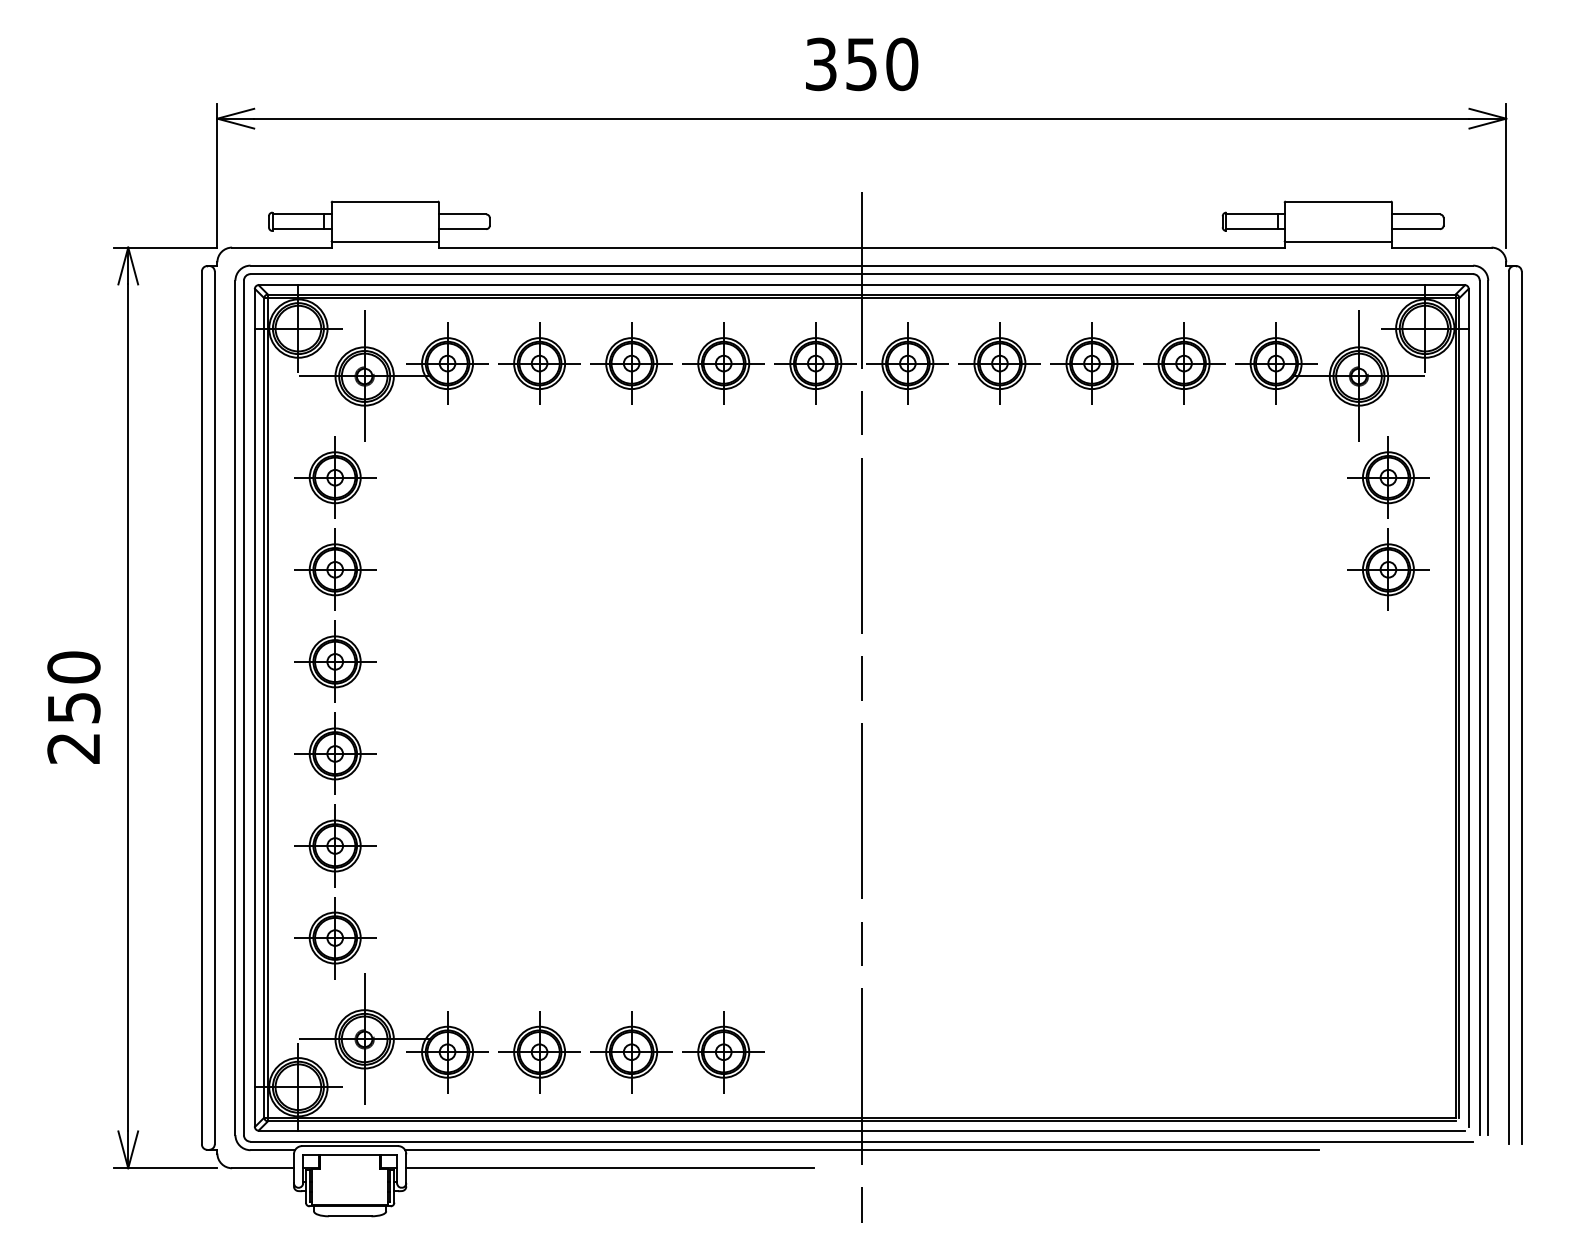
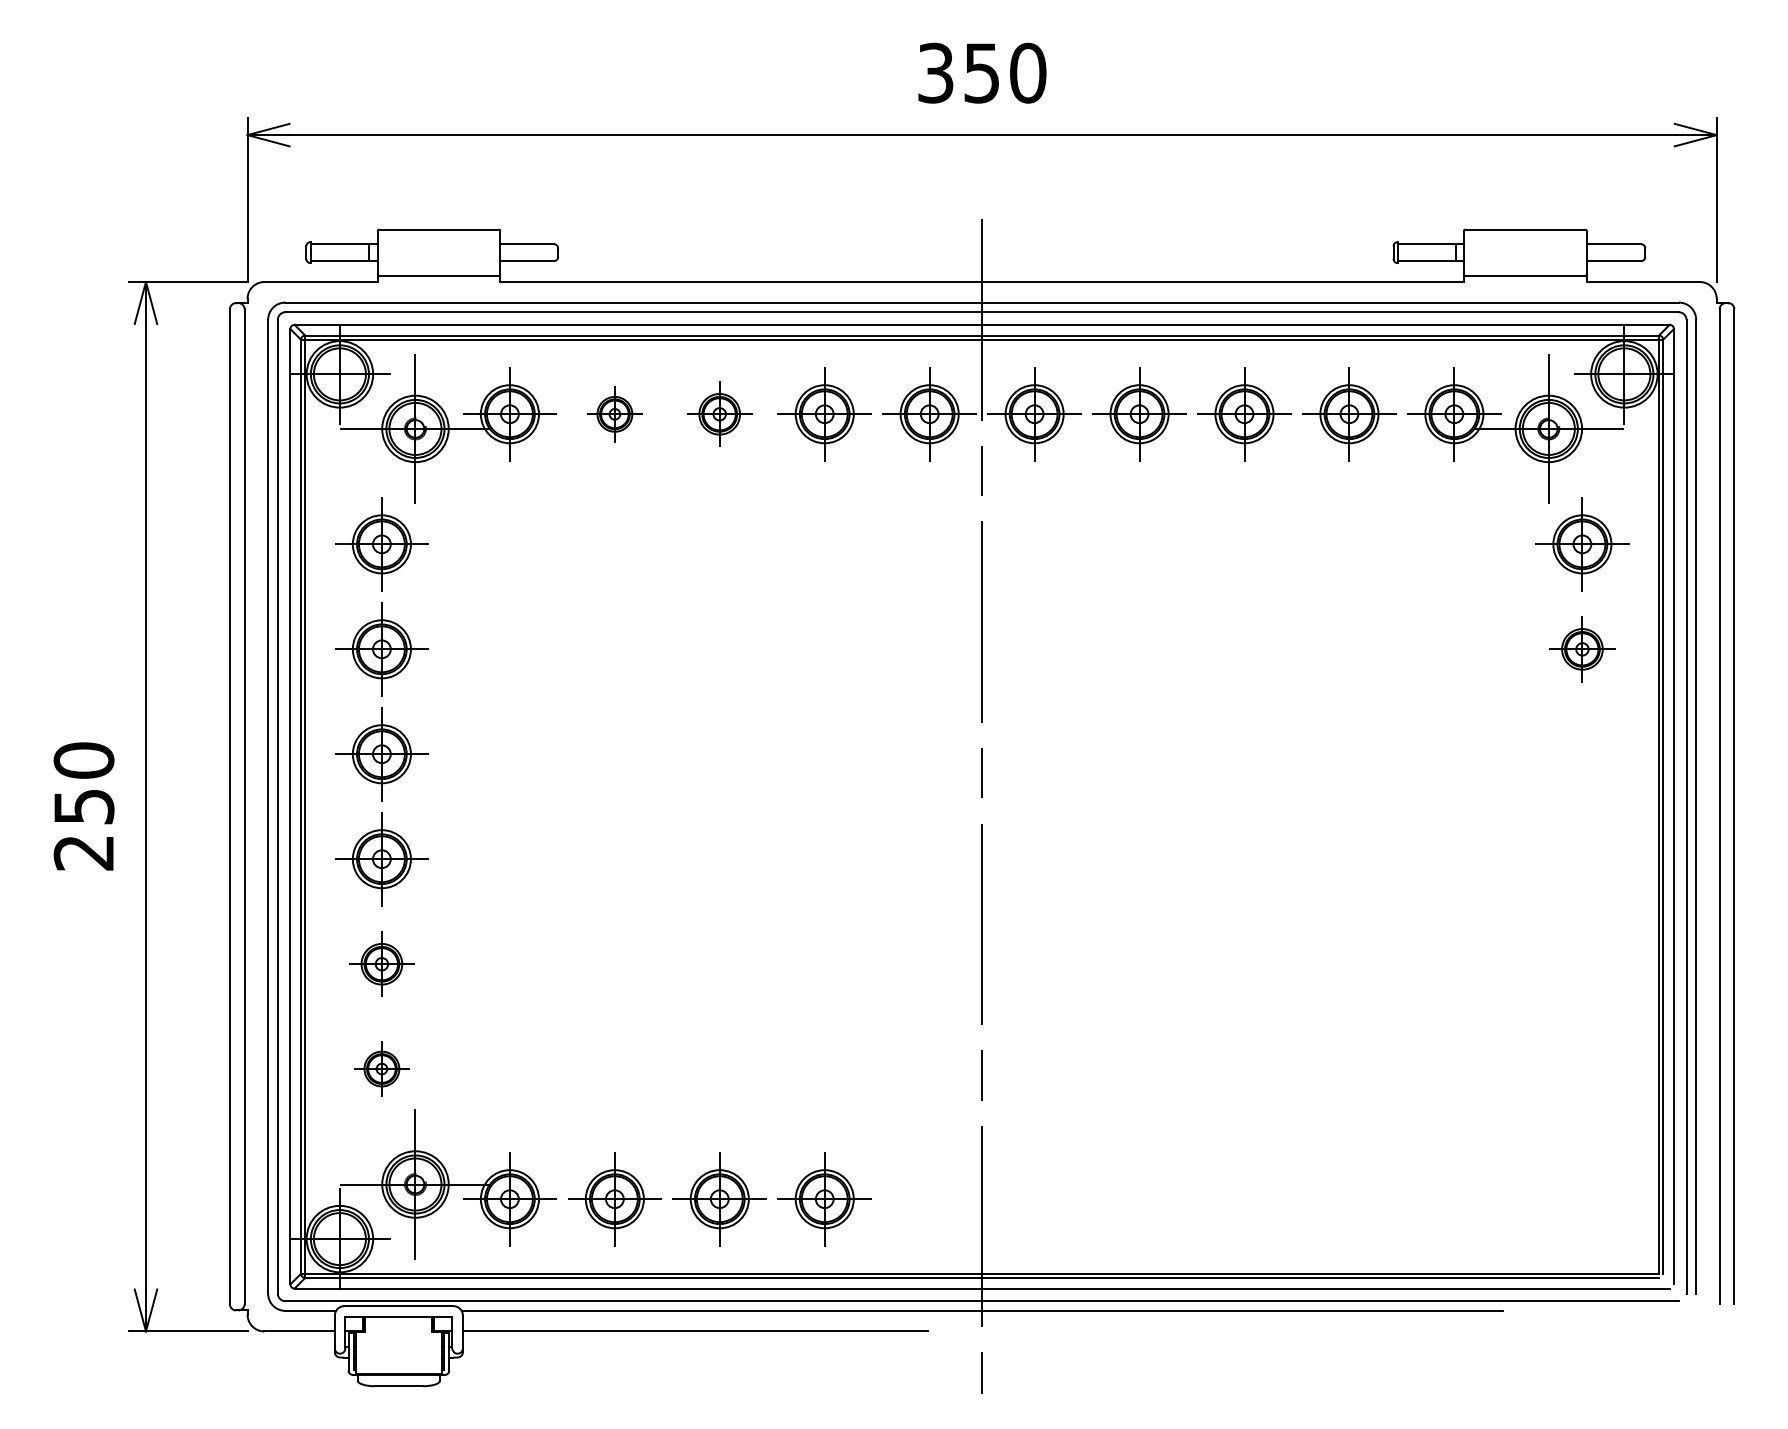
part: (539, 363) -> (614, 414), size x0.6
part: (631, 363) -> (719, 414), size x0.7
part: (1388, 569) -> (1582, 649), size x0.7
part: (334, 846) -> (381, 964), size x0.7
part: (334, 937) -> (381, 1068), size x0.6

